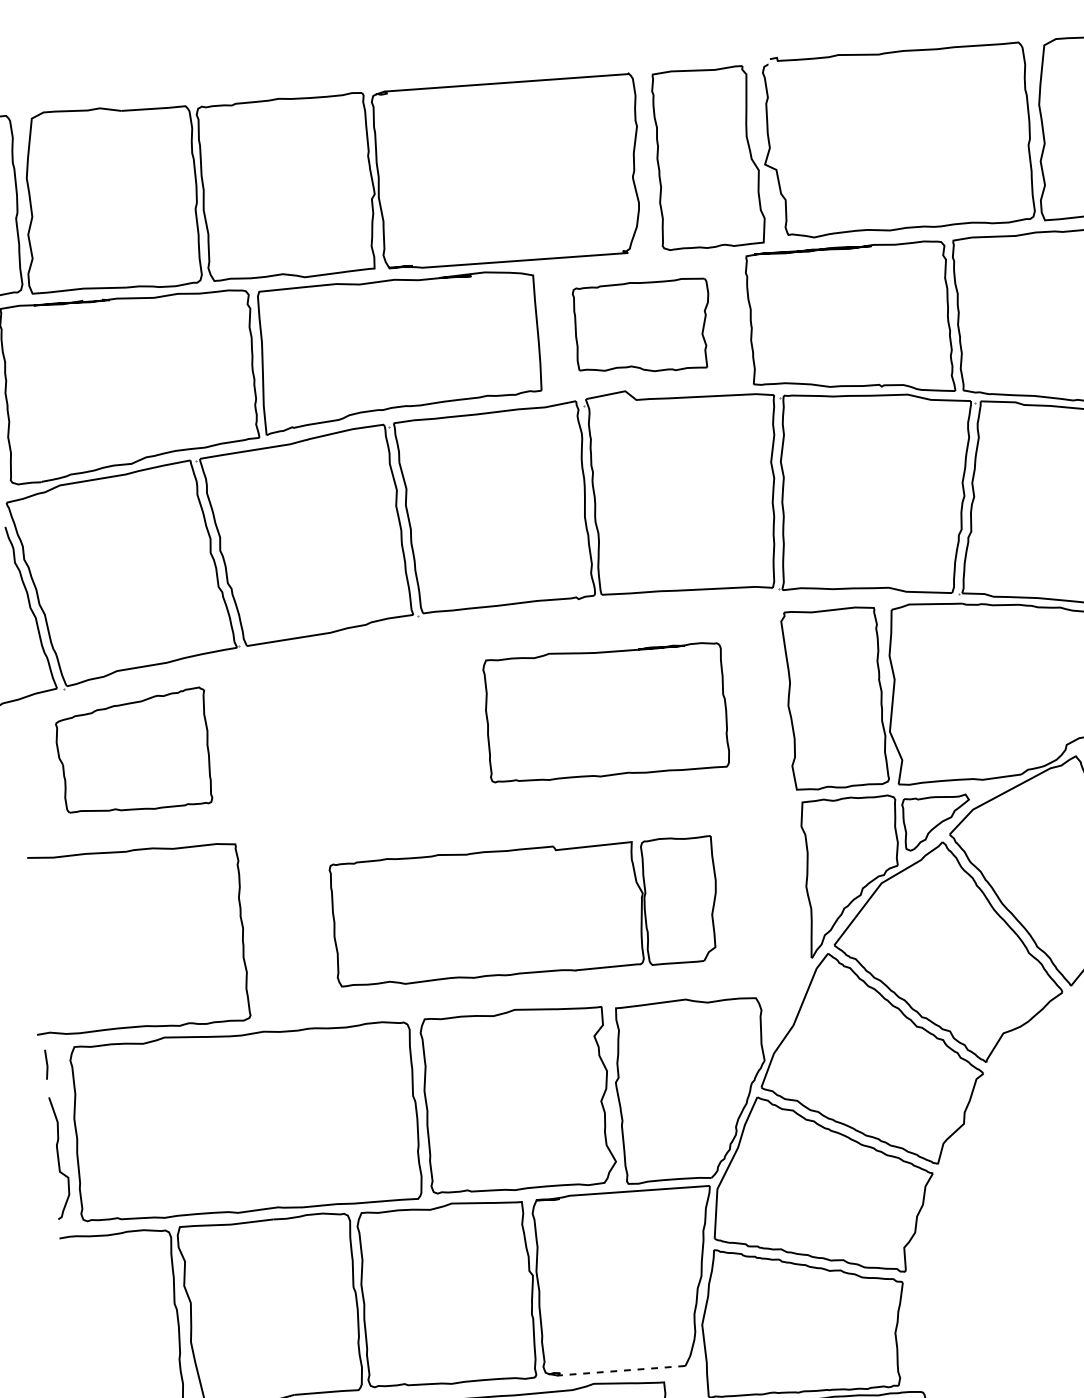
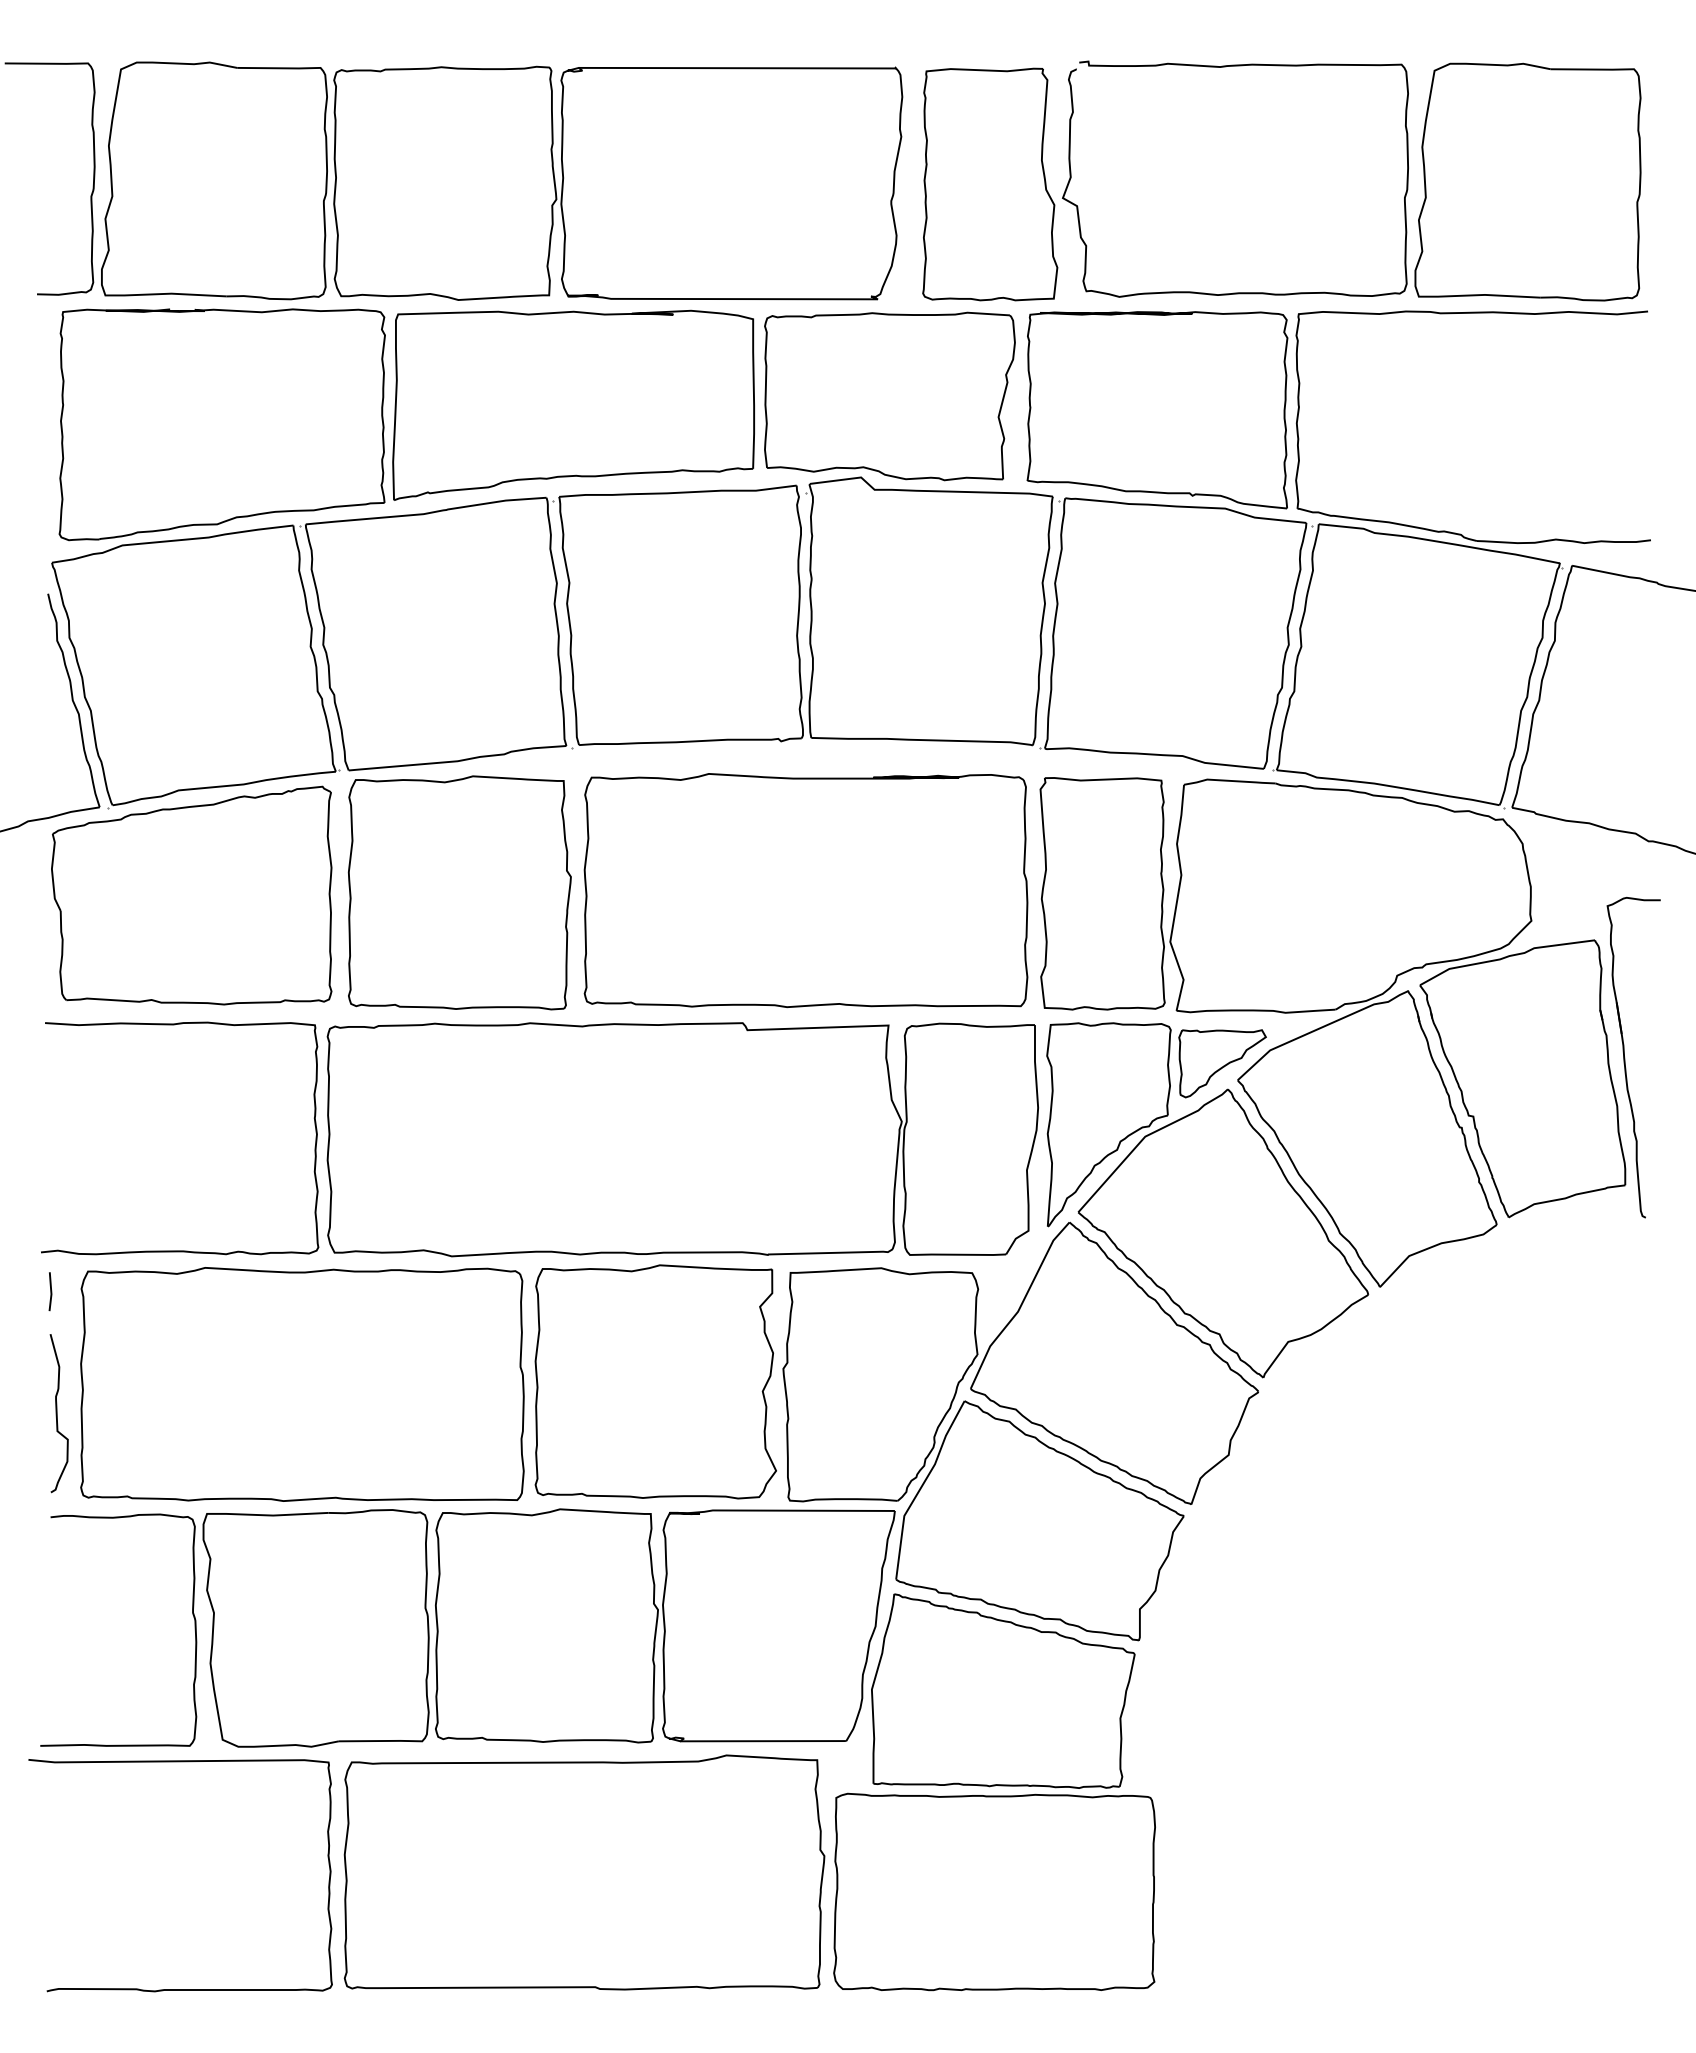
part: (642, 327) -> (889, 396), size x1.43
part: (605, 712) -> (805, 890), size x1.43
part: (339, 733) -> (459, 892), added
part: (132, 751) -> (191, 895), size x1.43
part: (525, 911) -> (682, 1139), size x1.43
line: (621, 1371) -> (763, 1741), dashed -> solid

